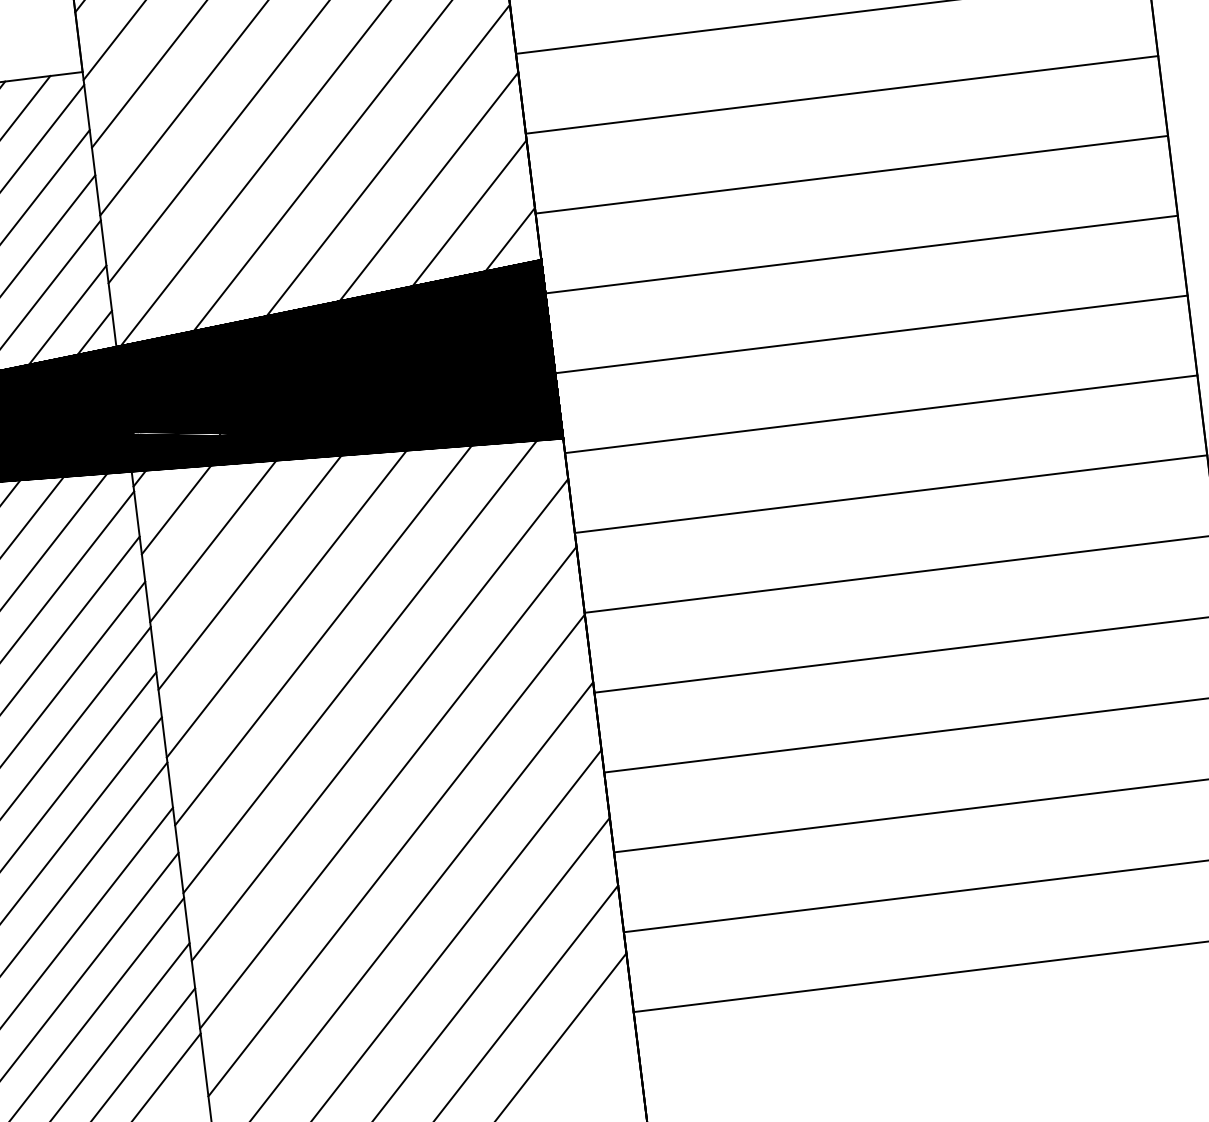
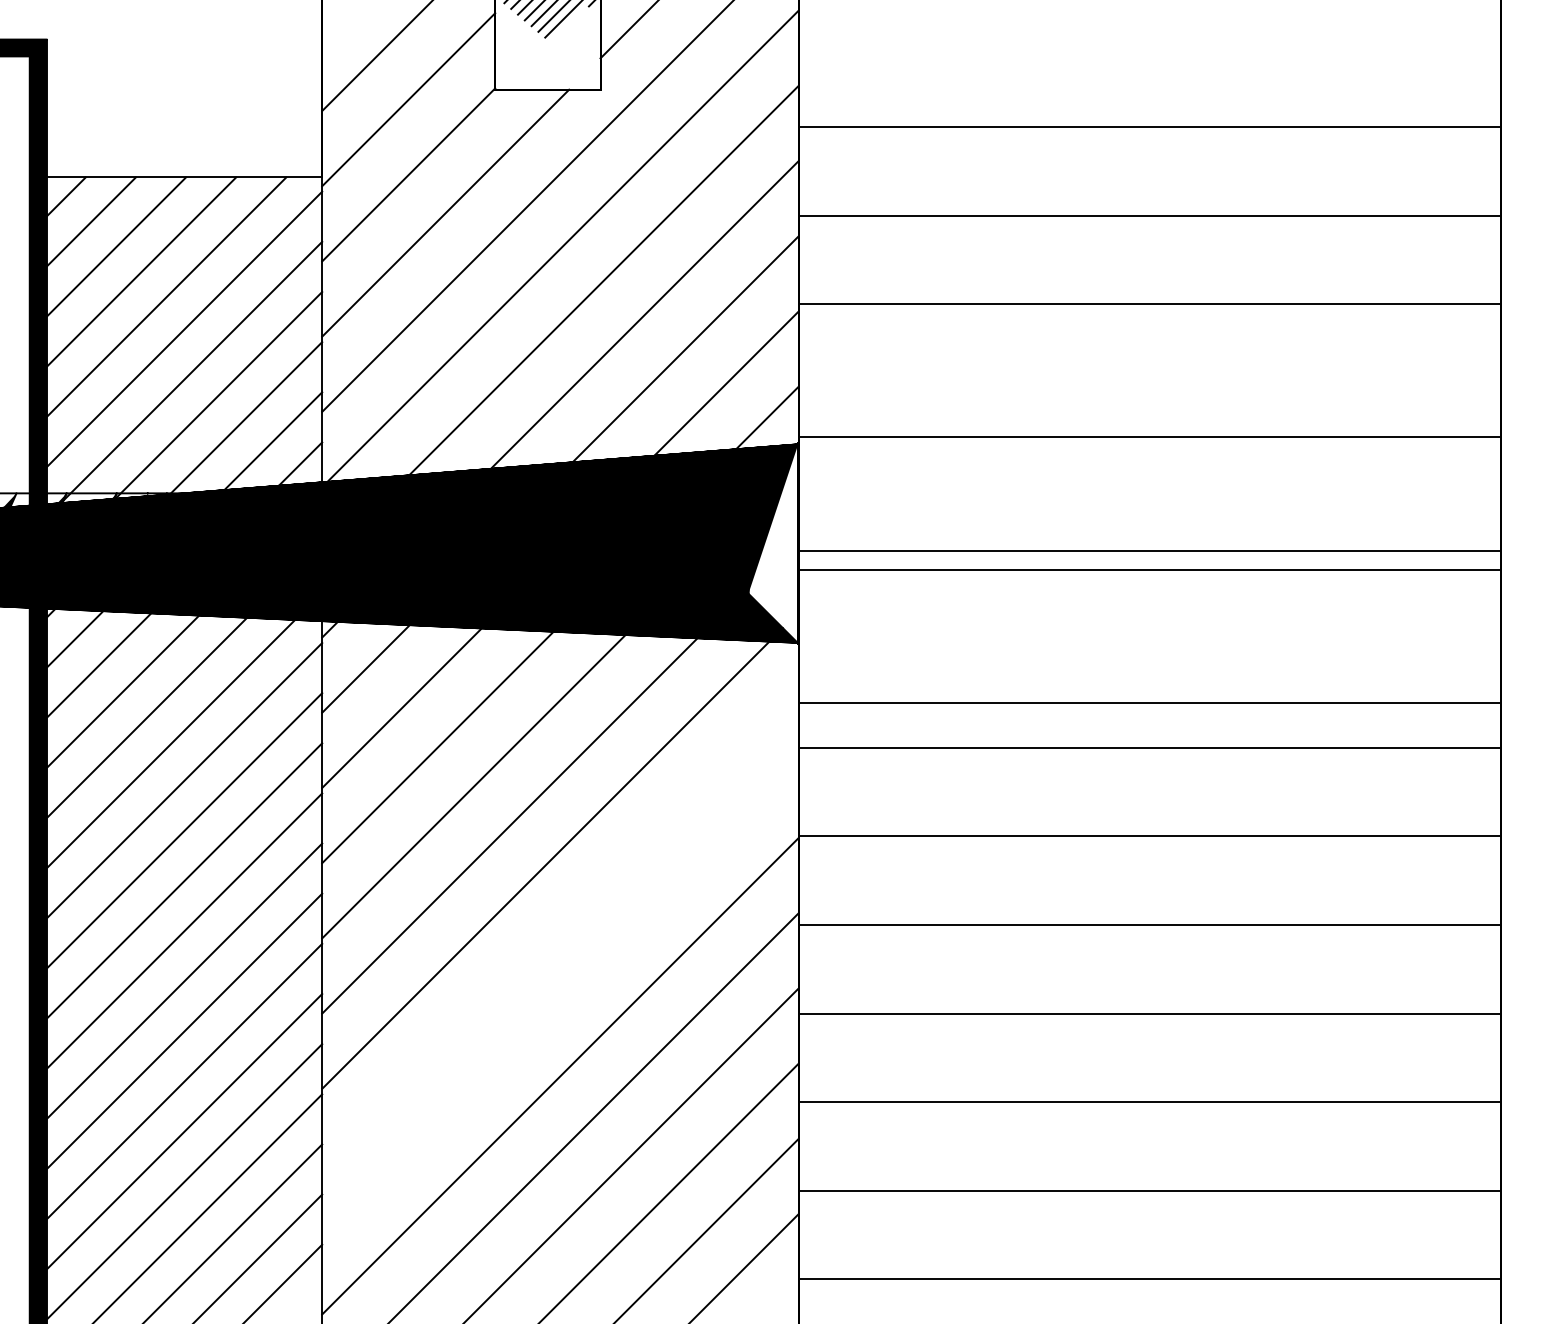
line: (851, 174) -> (1149, 436), moved
line: (861, 254) -> (1149, 550), moved
line: (881, 413) -> (1149, 702), moved
line: (380, 719) -> (560, 925), removed
line: (388, 787) -> (560, 1000), removed

